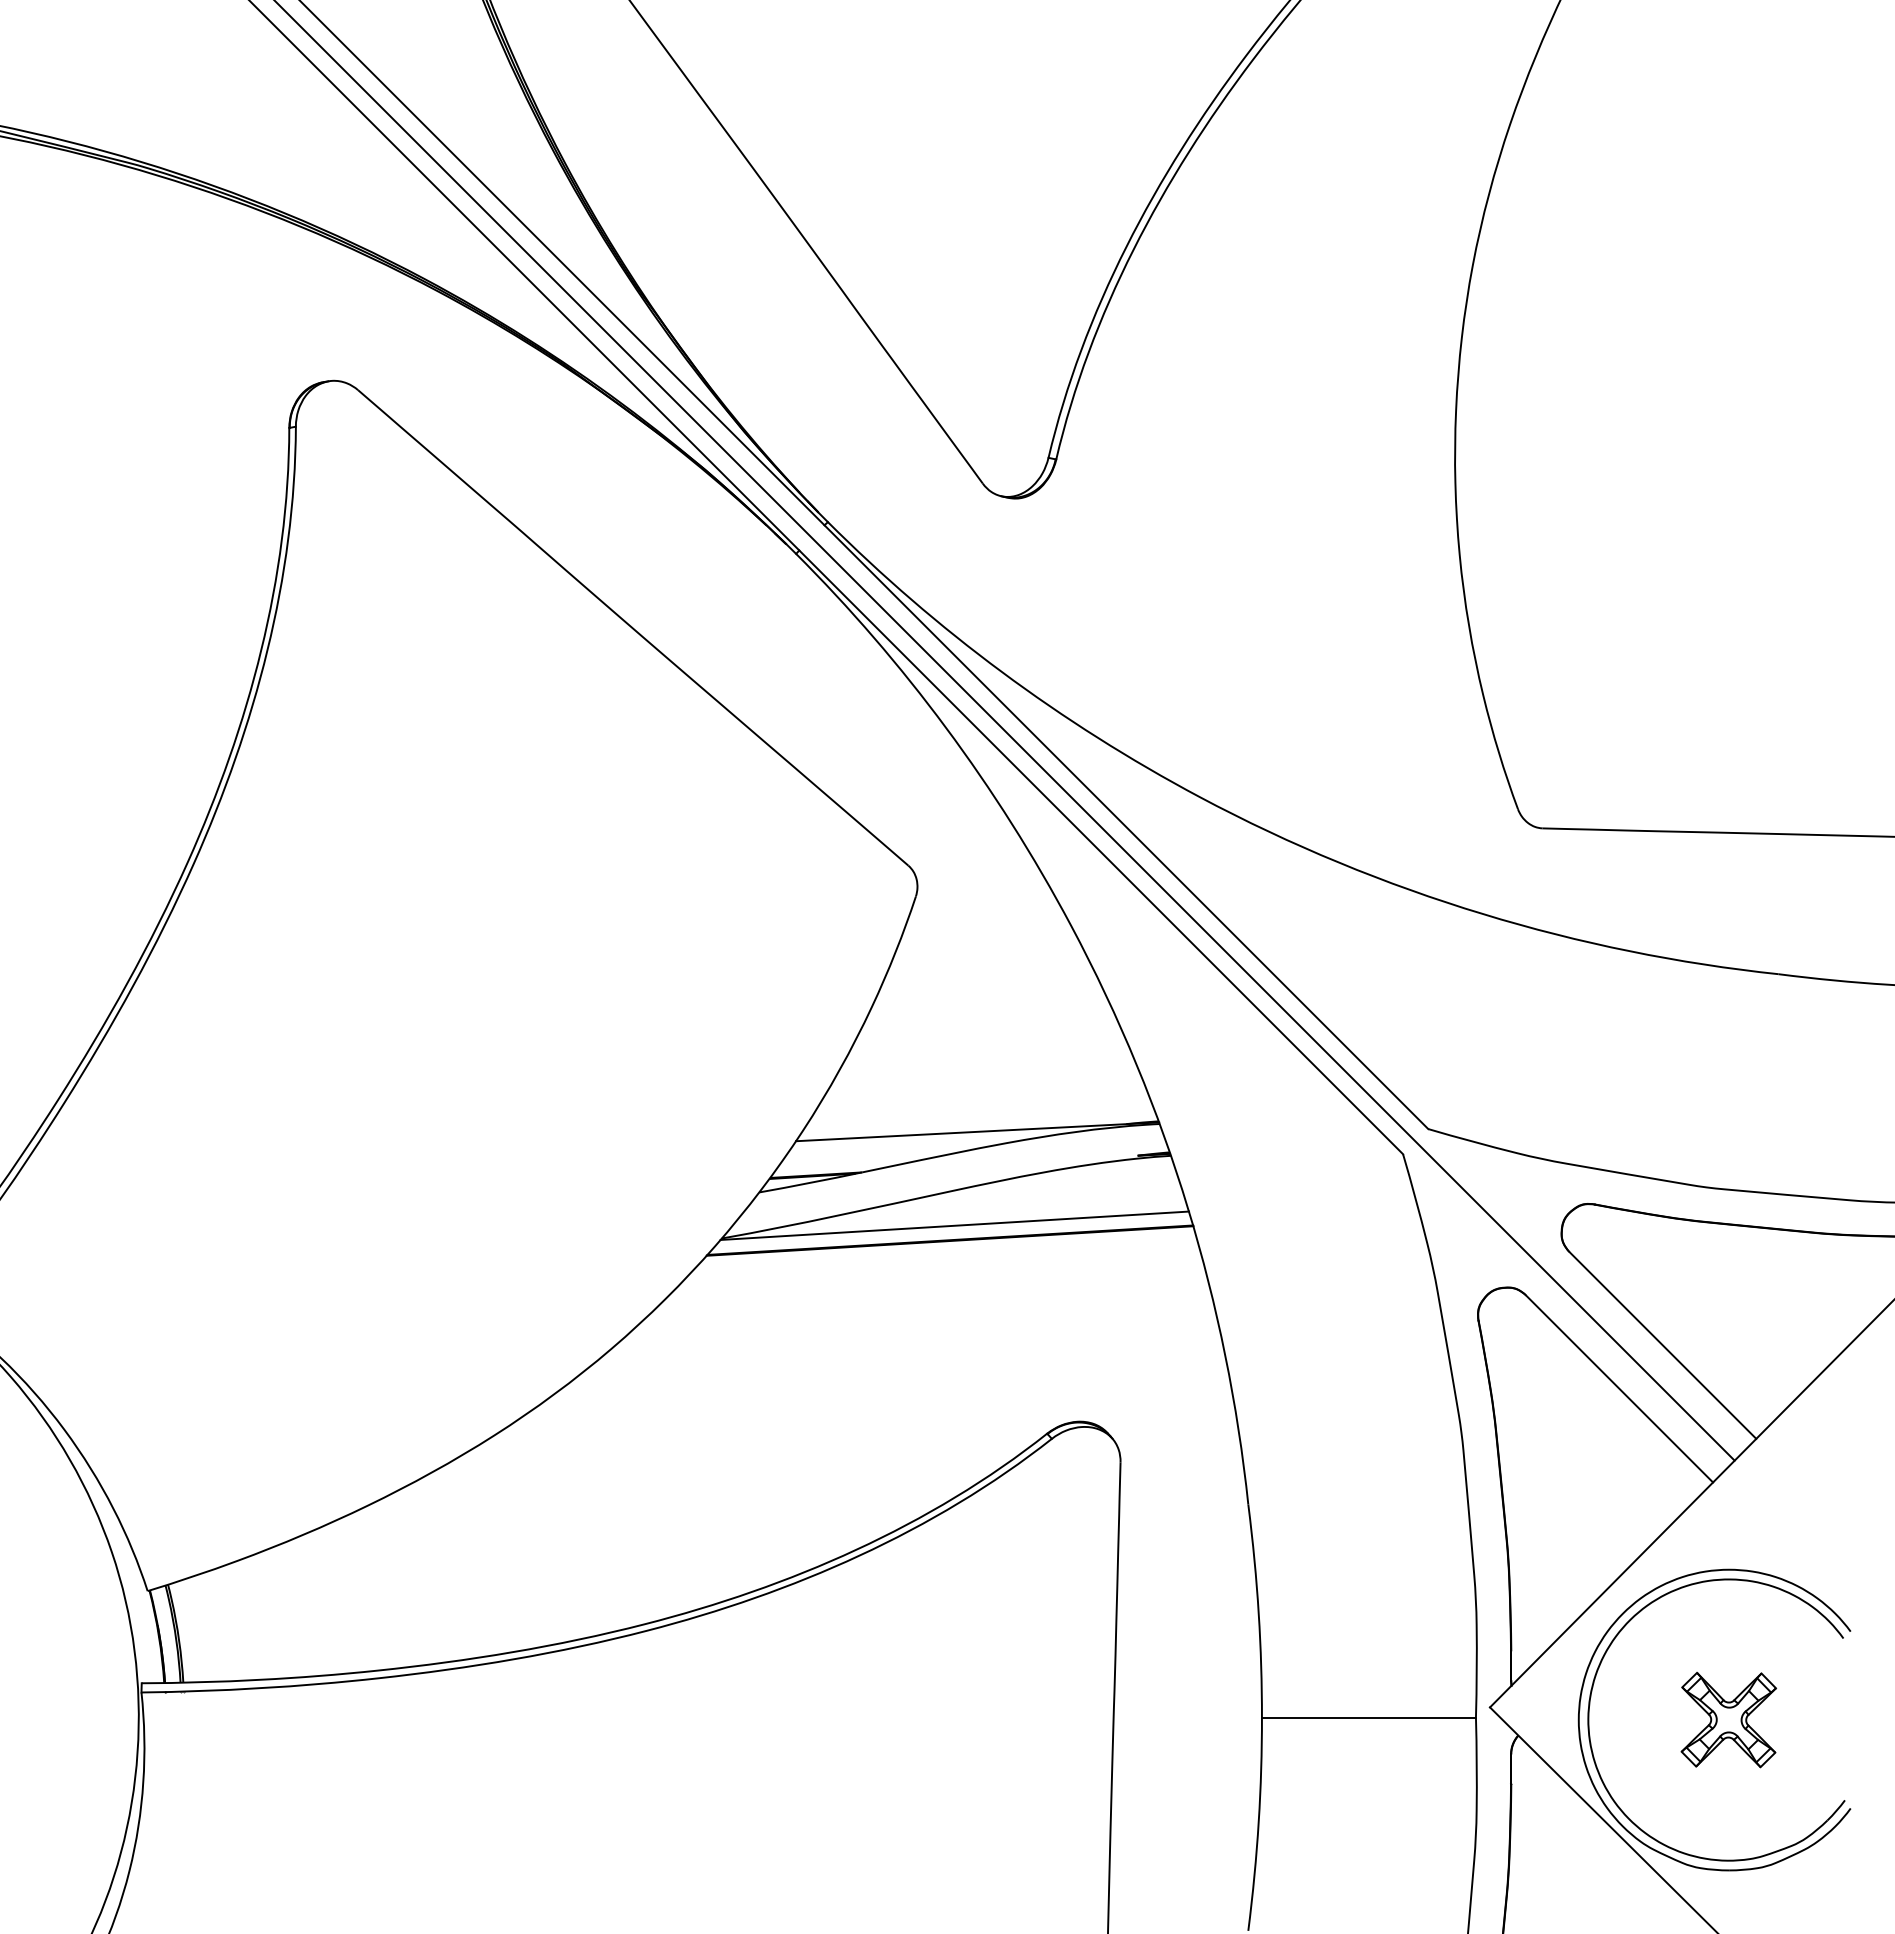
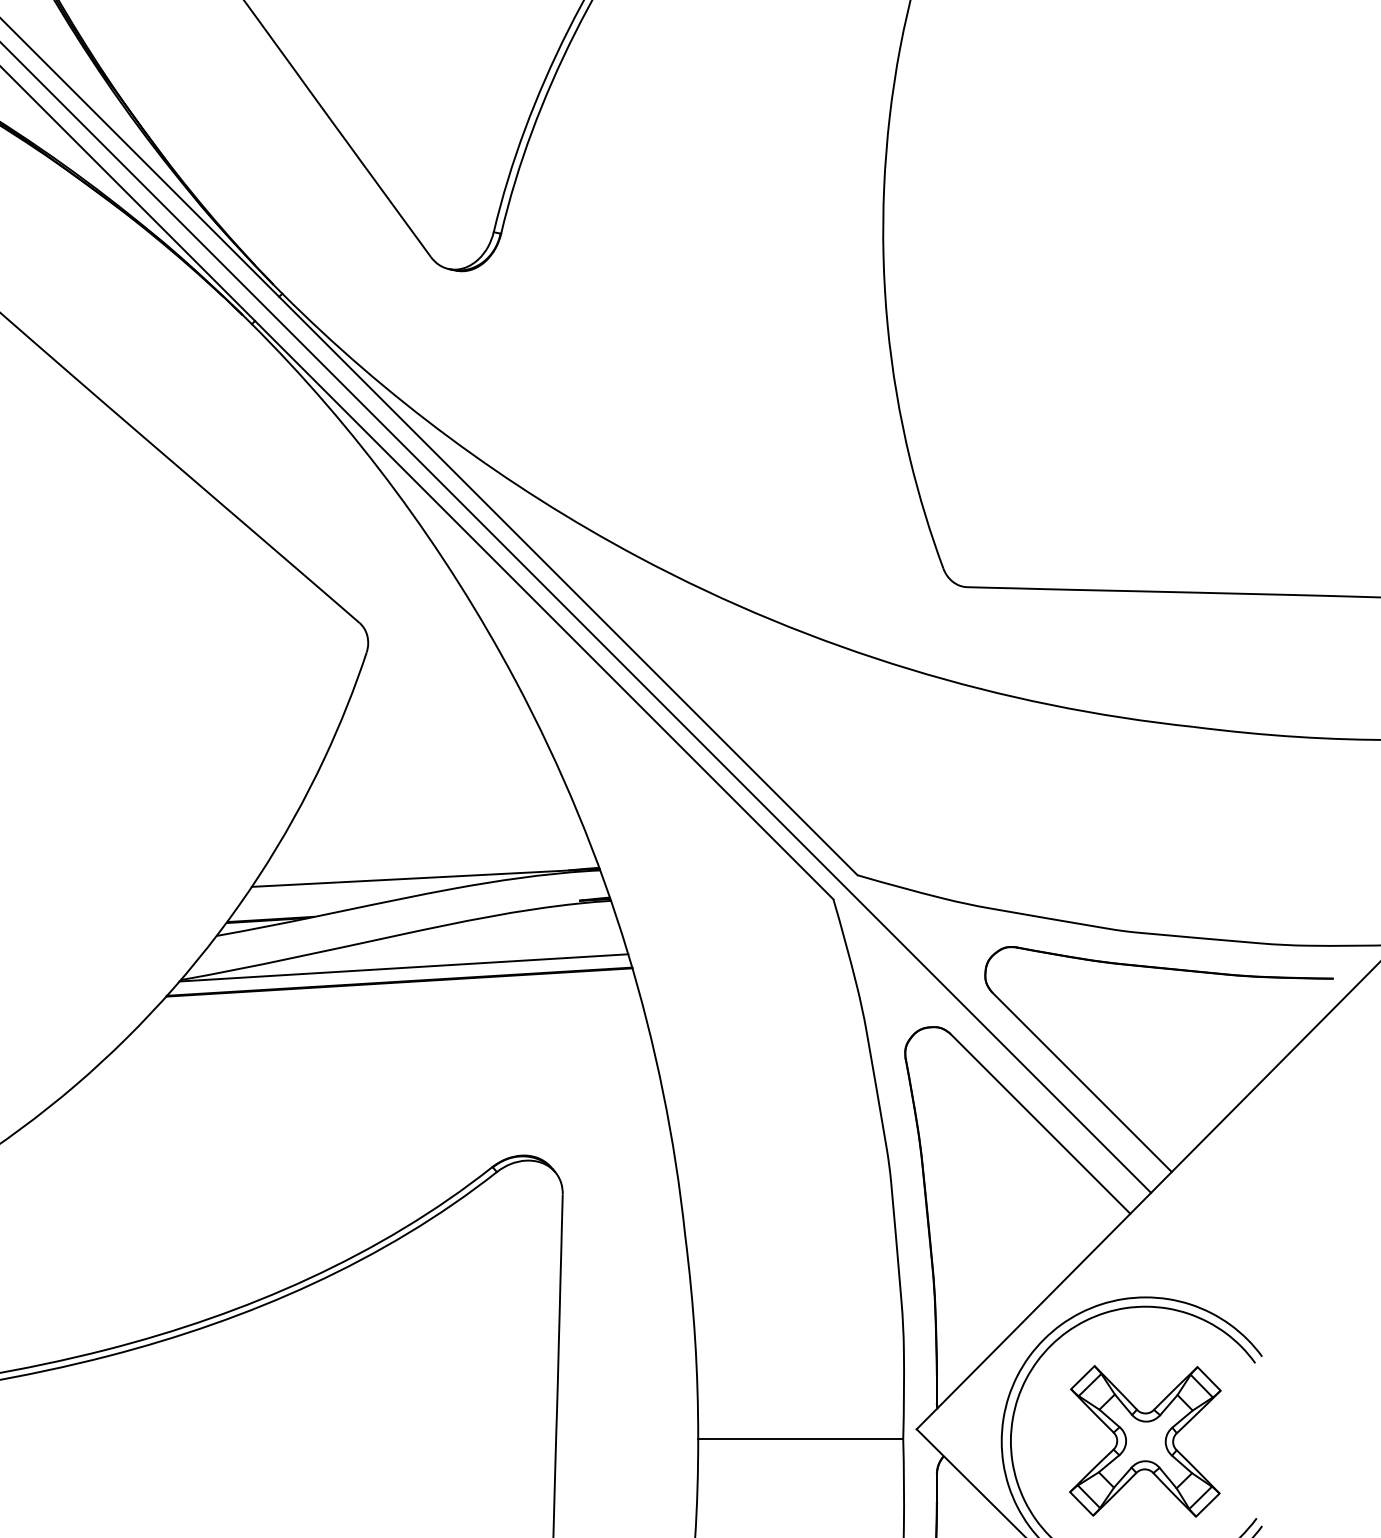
part: (1728, 1719) -> (1145, 1440), size x1.67

